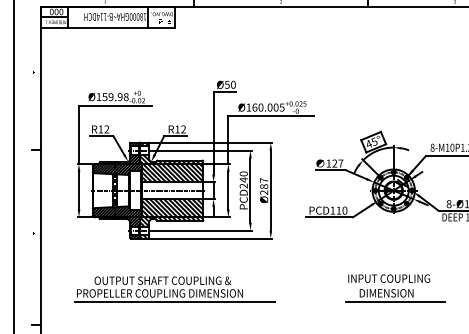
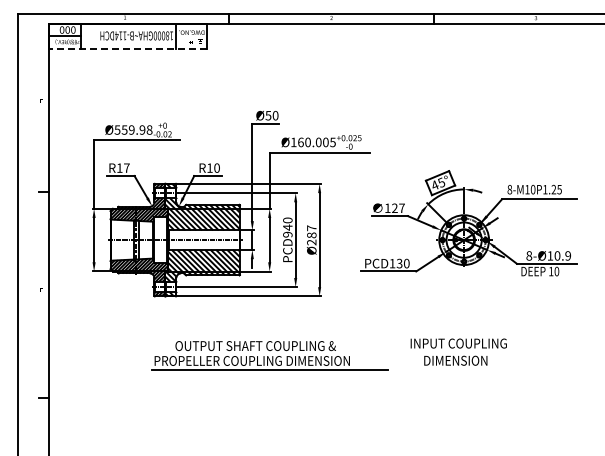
line: (107, 27) -> (127, 48), solid -> dashed
text: (98, 96) -> (117, 129), Ø159.98 -> Ø559.98
text: (106, 128) -> (126, 167), R12 -> R17
text: (183, 128) -> (216, 167), R12 -> R10
text: (243, 185) -> (287, 234), PCD240 -> PCD940
text: (338, 210) -> (399, 263), PCD110 -> PCD130
part: (174, 288) -> (269, 355), moved
line: (395, 301) -> (466, 370), removed

